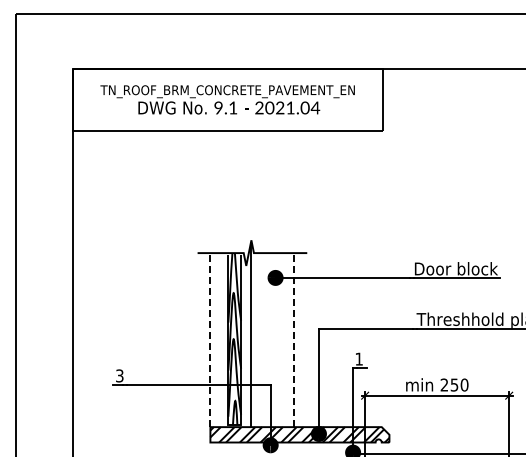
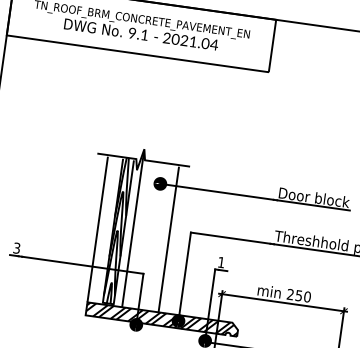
line: (294, 340) -> (168, 239), dashed -> solid
line: (210, 341) -> (97, 229), dashed -> solid

